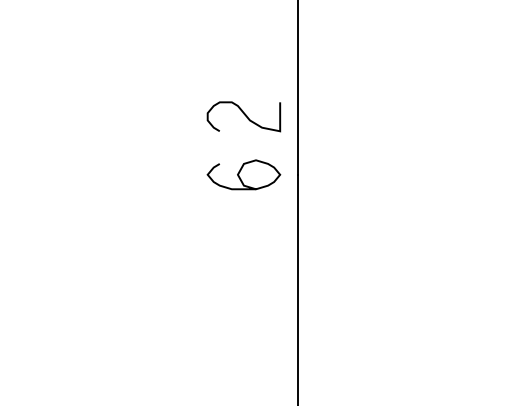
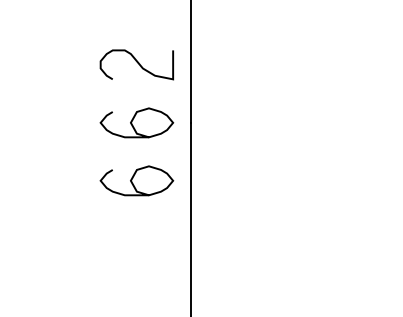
curve: (240, 230) -> (133, 178), added

